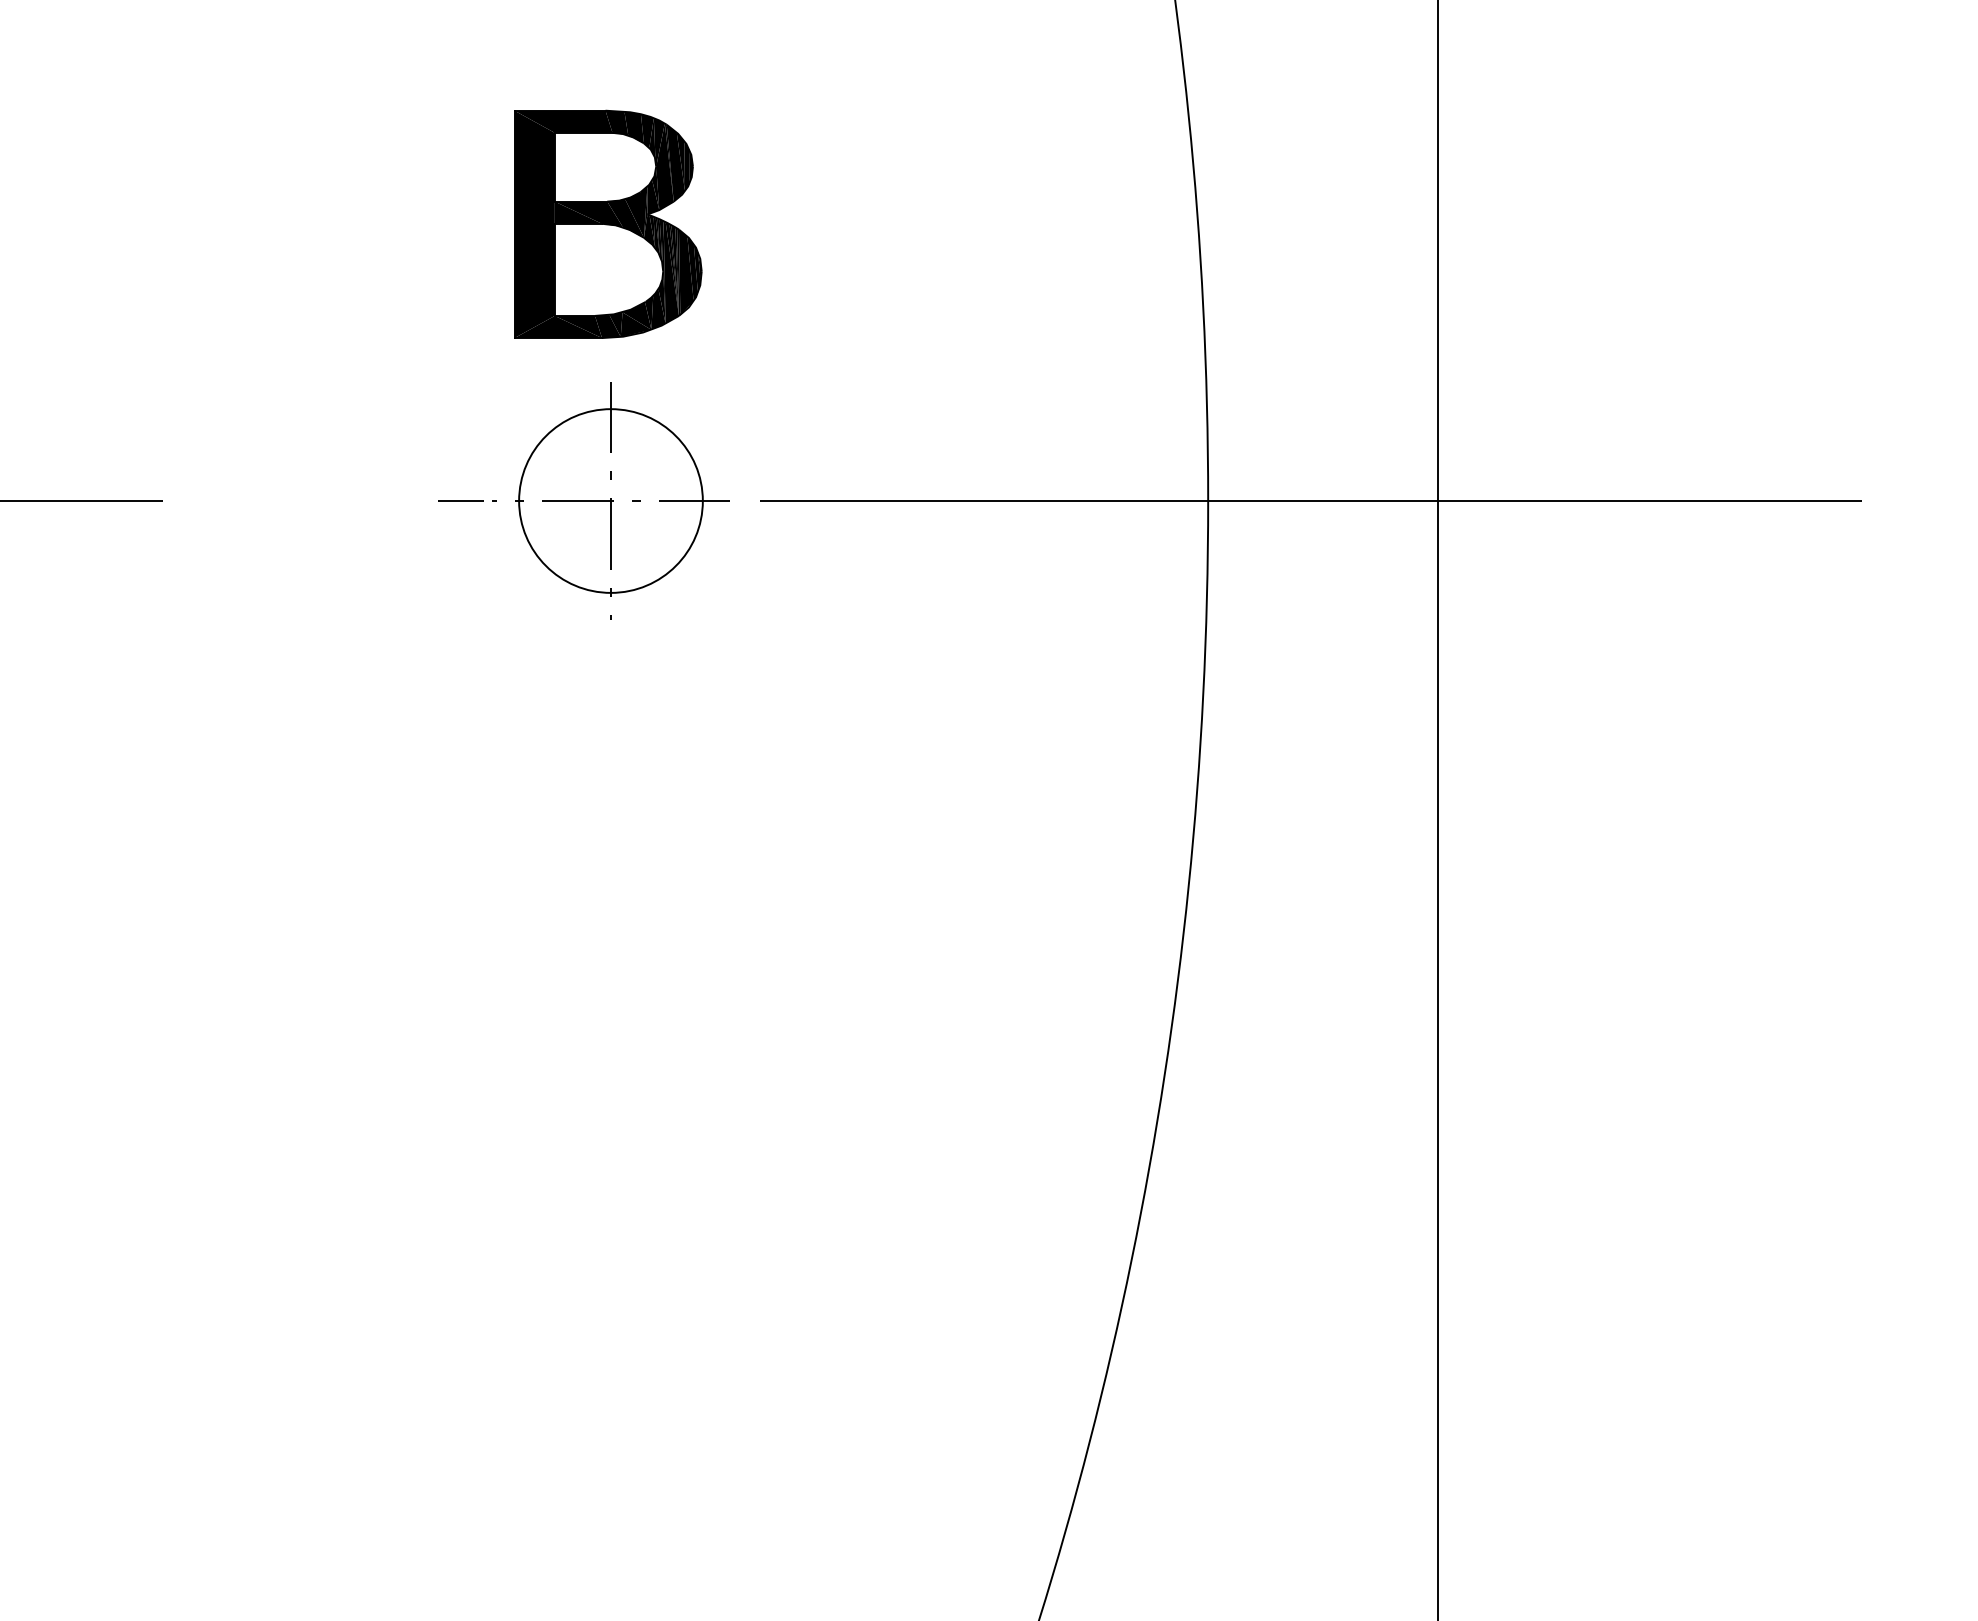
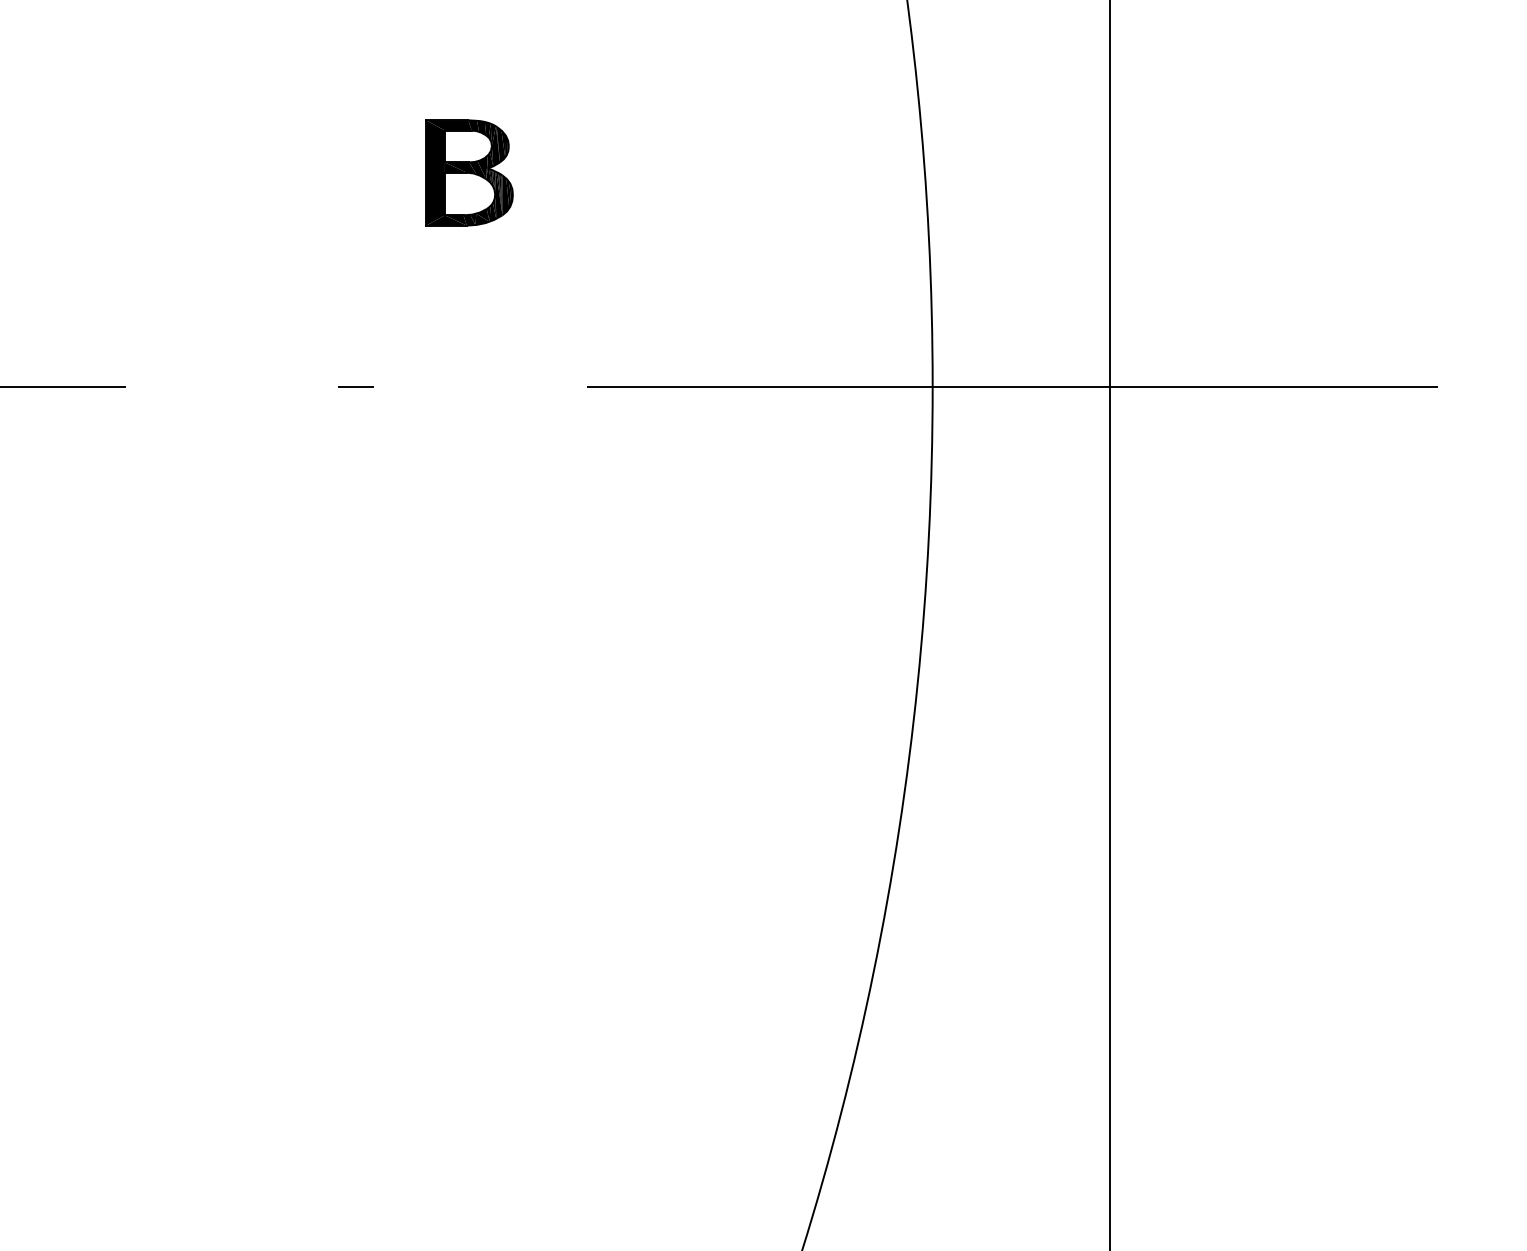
part: (608, 223) -> (469, 172), size x0.6
part: (610, 500) -> (471, 386), removed

